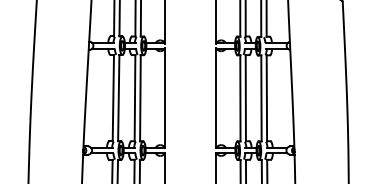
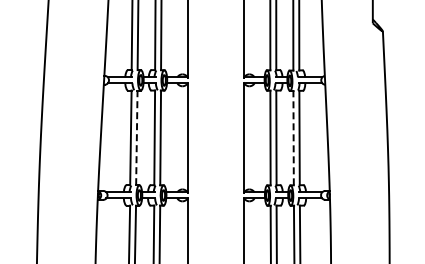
line: (118, 97) -> (136, 137), solid -> dashed
line: (261, 97) -> (293, 137), solid -> dashed

